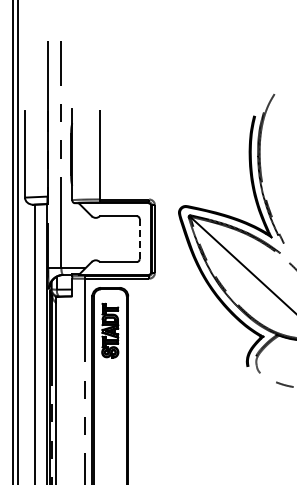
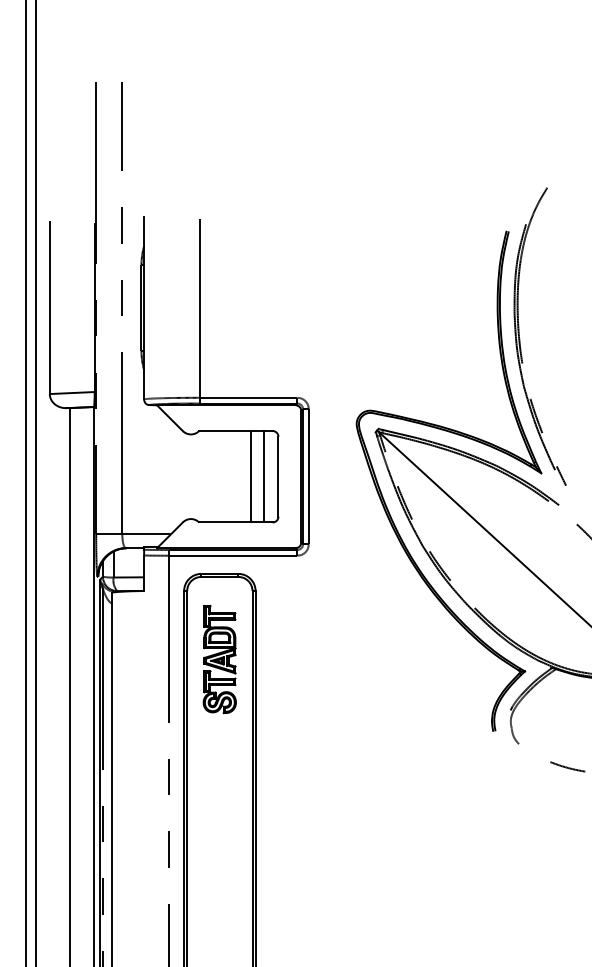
line: (139, 238) -> (278, 475), dashed -> solid
line: (125, 239) -> (250, 477), added
line: (132, 239) -> (264, 477), added

